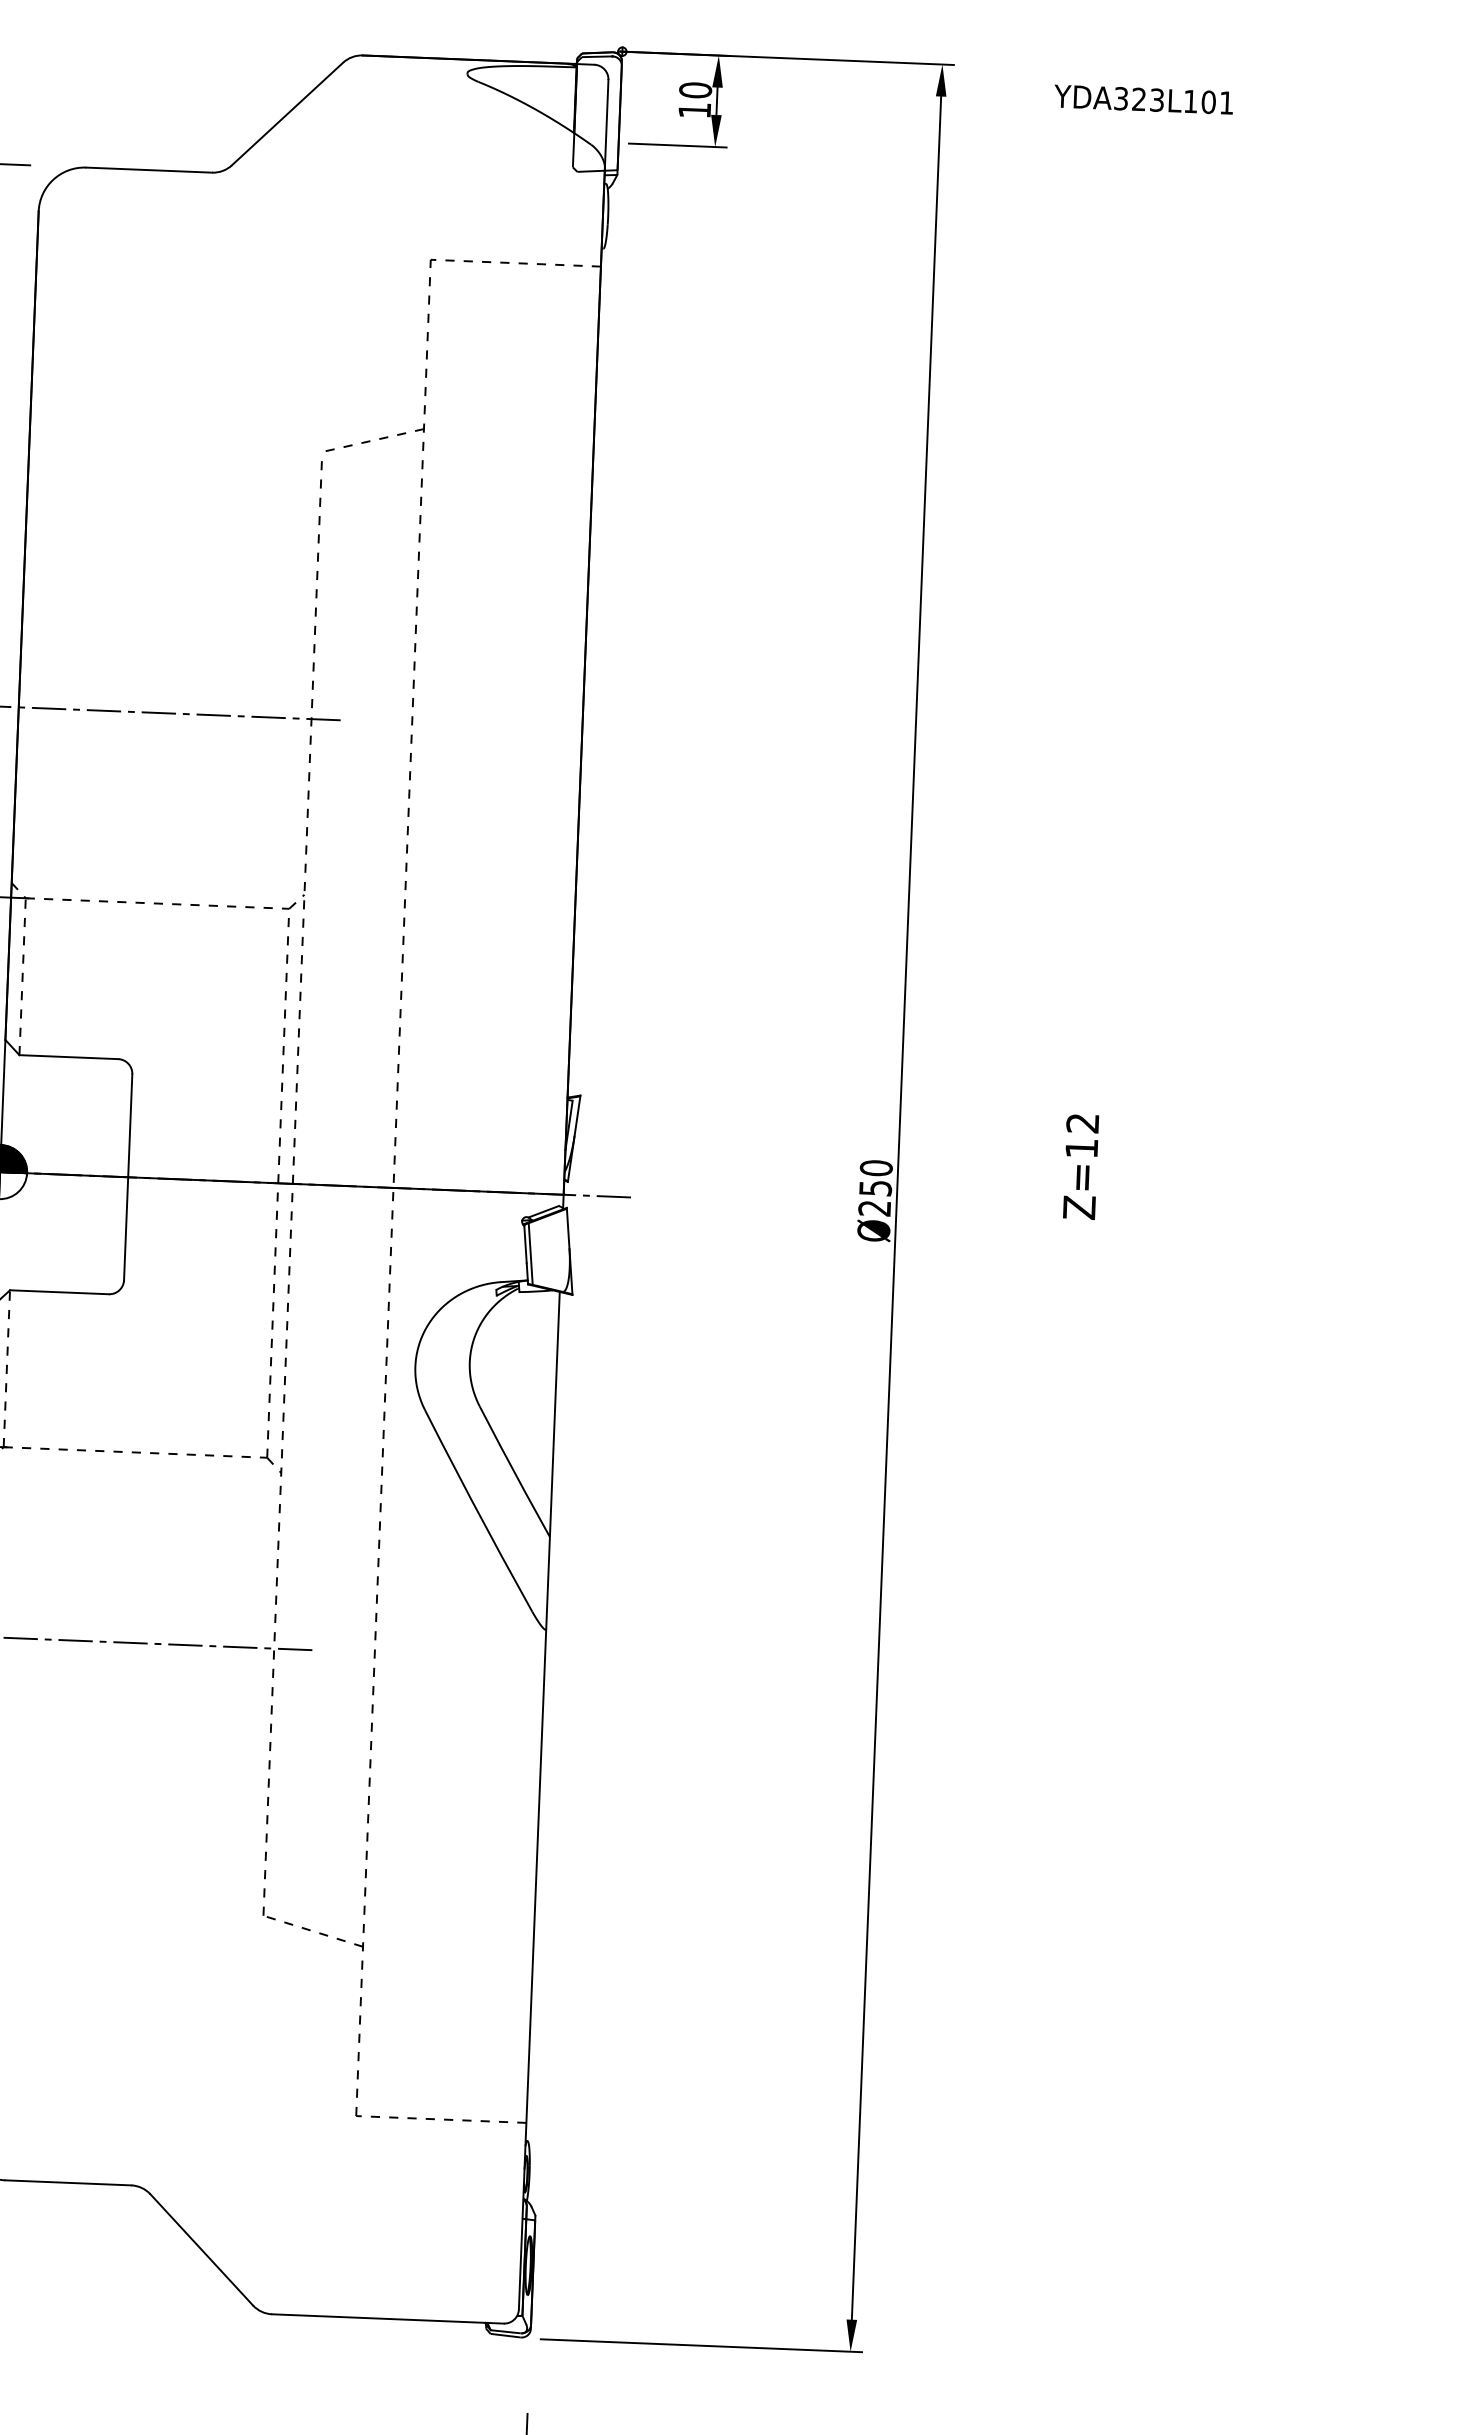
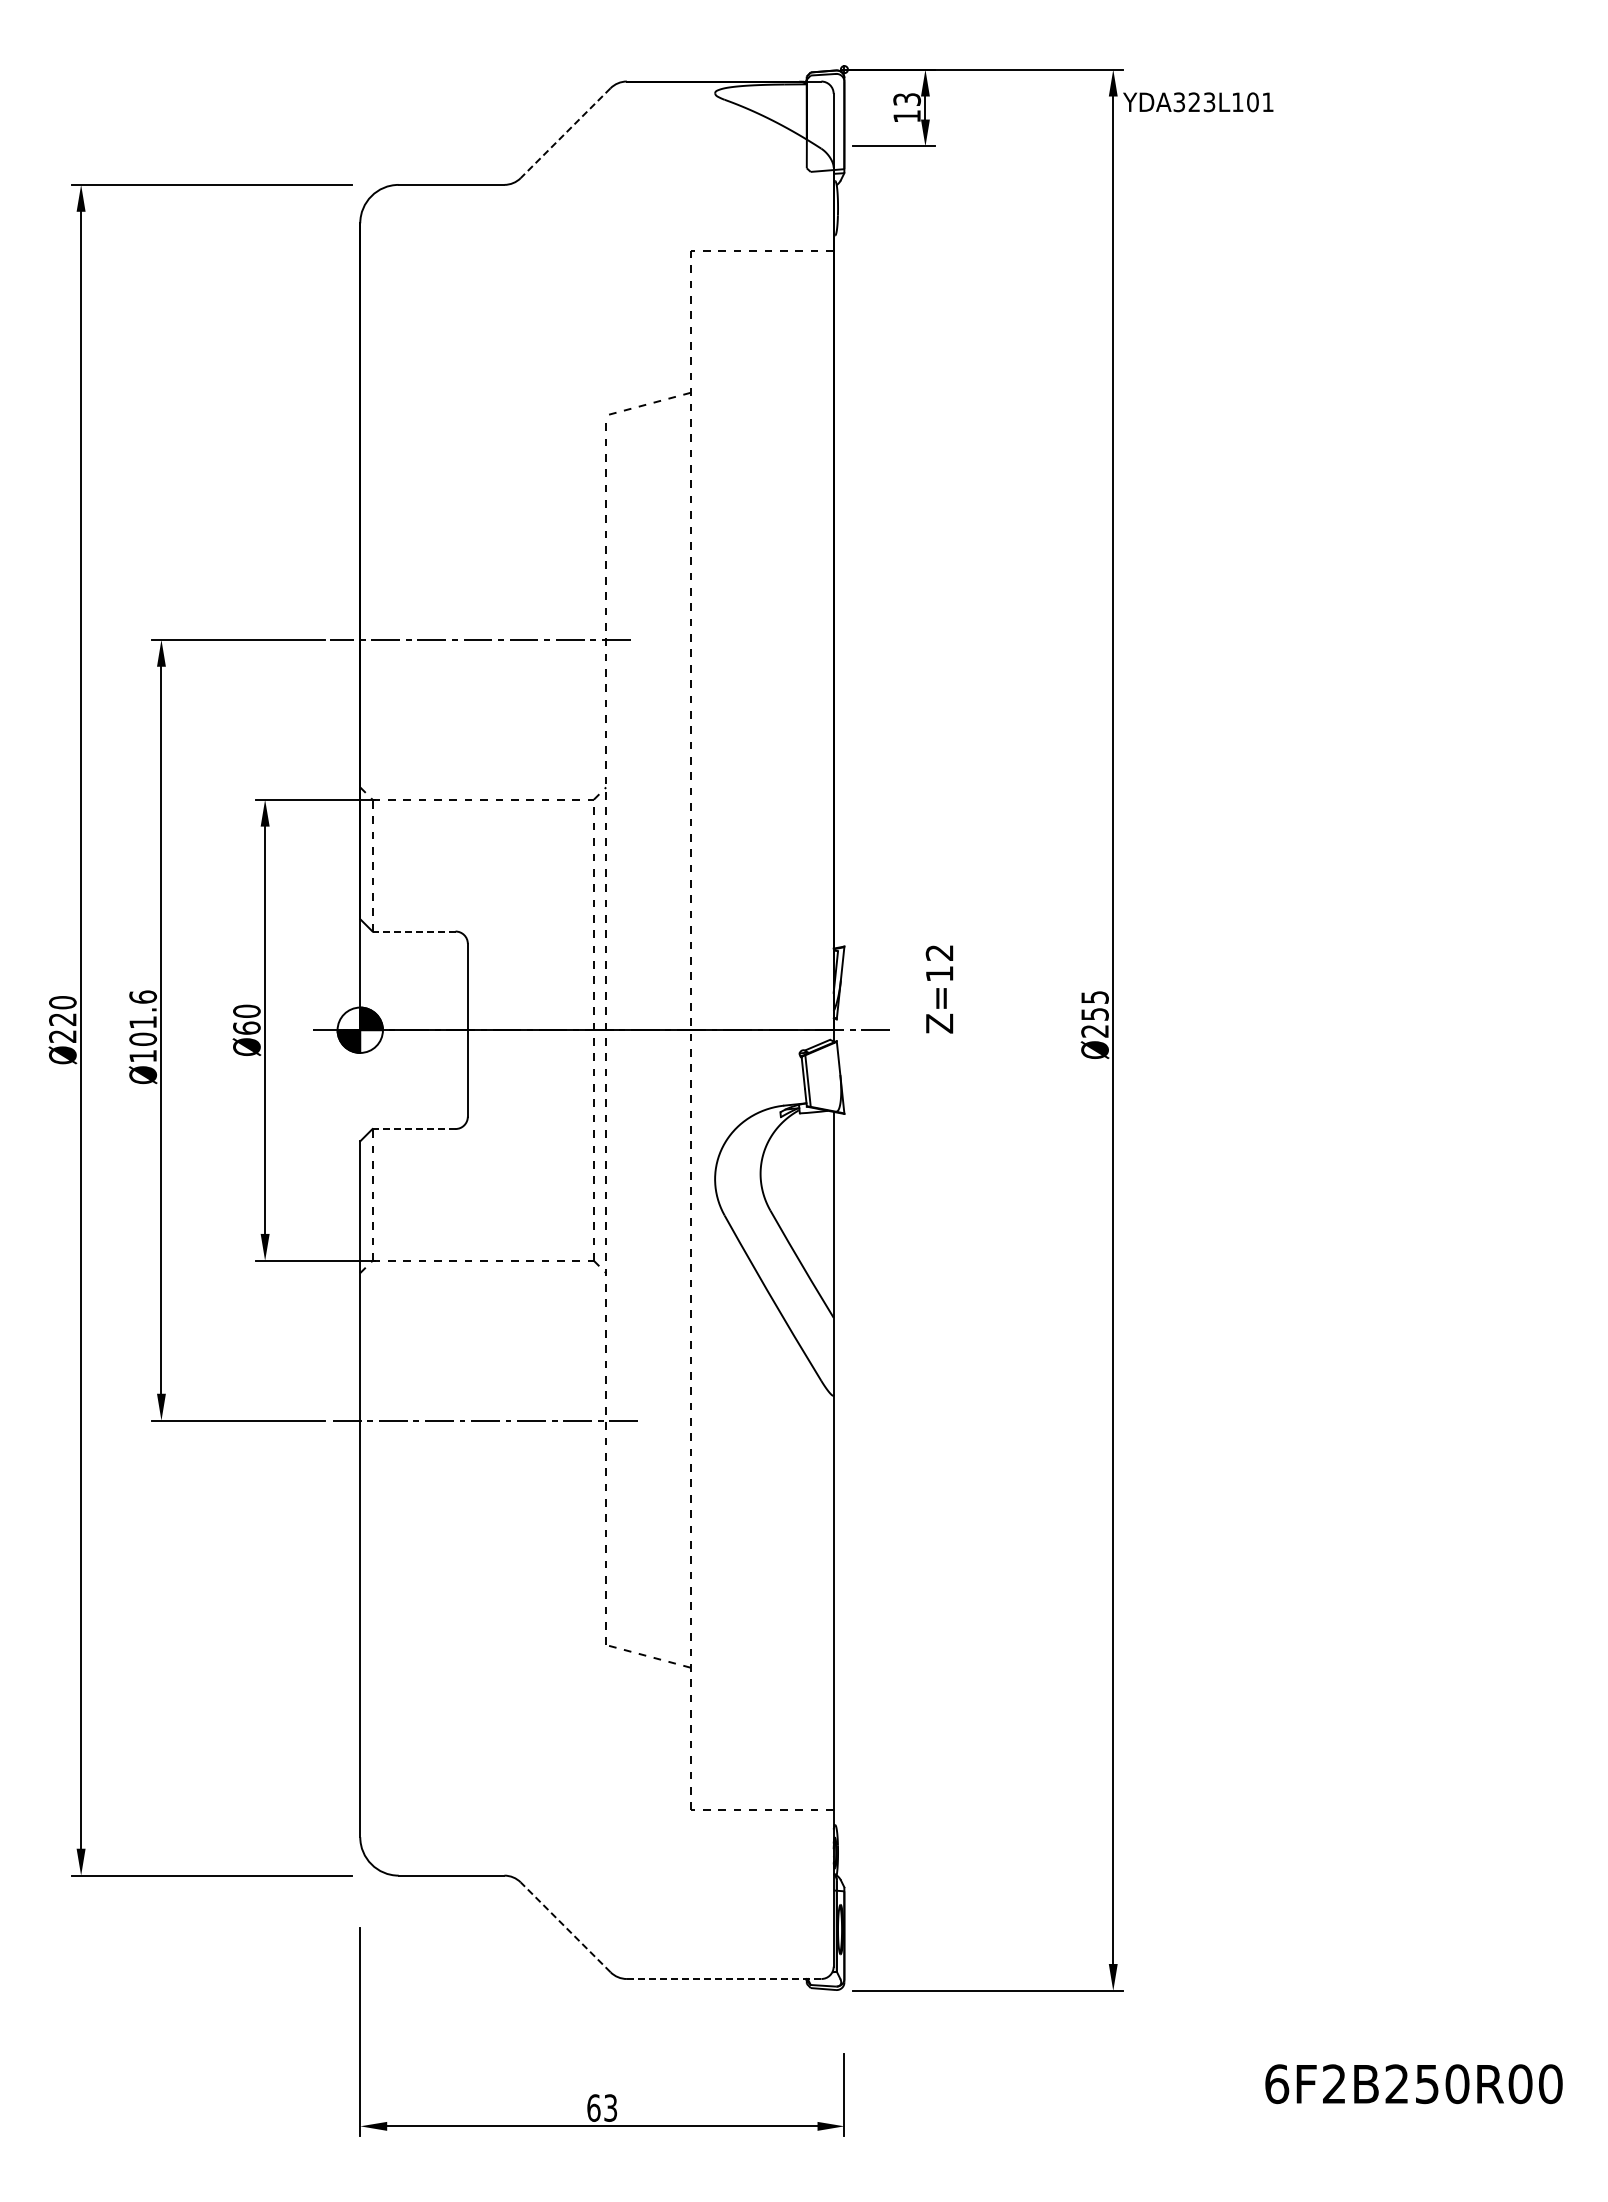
text: (694, 90) -> (906, 99), 10 -> 13
text: (1143, 99) -> (1198, 102), moved
line: (287, 114) -> (565, 133), solid -> dashed
line: (69, 1057) -> (414, 931), solid -> dashed
text: (1080, 1166) -> (939, 989), moved
text: (875, 1168) -> (1094, 997), Ø250 -> Ø255
line: (59, 1292) -> (414, 1129), solid -> dashed
line: (201, 2250) -> (565, 1927), solid -> dashed
line: (387, 2319) -> (723, 1979), solid -> dashed

